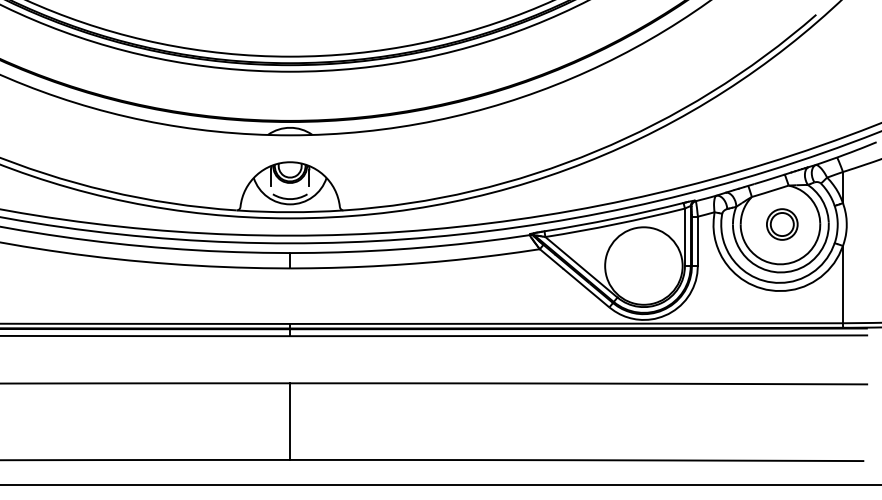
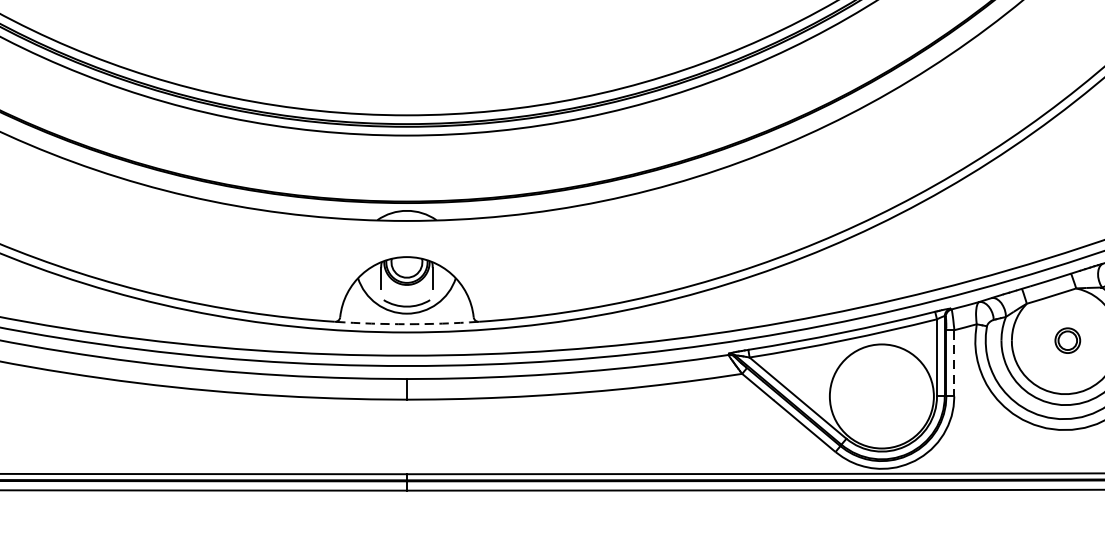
arc: (290, 212) -> (407, 324), solid -> dashed
part: (782, 224) -> (1067, 340), size x0.6
line: (697, 241) -> (953, 363), solid -> dashed

